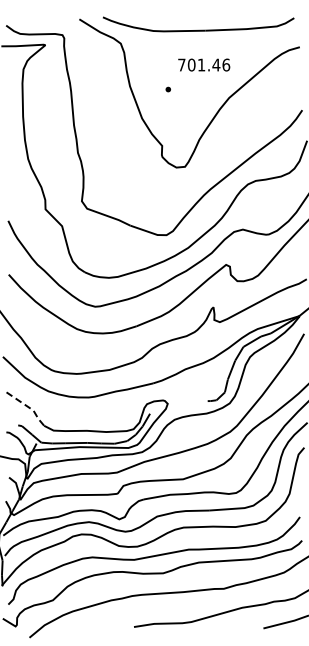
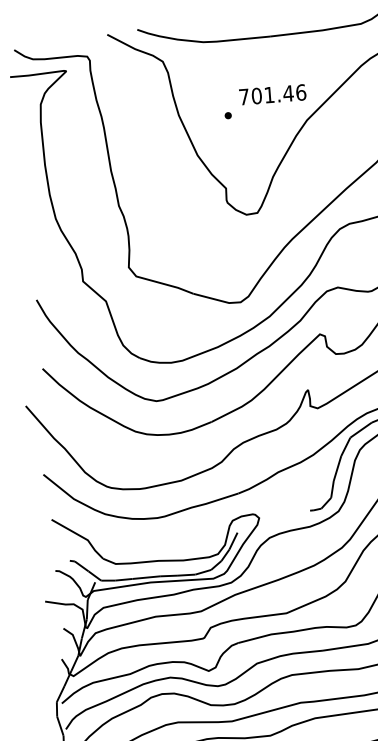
text: (204, 64) -> (273, 94), moved
line: (28, 407) -> (81, 536), dashed -> solid

